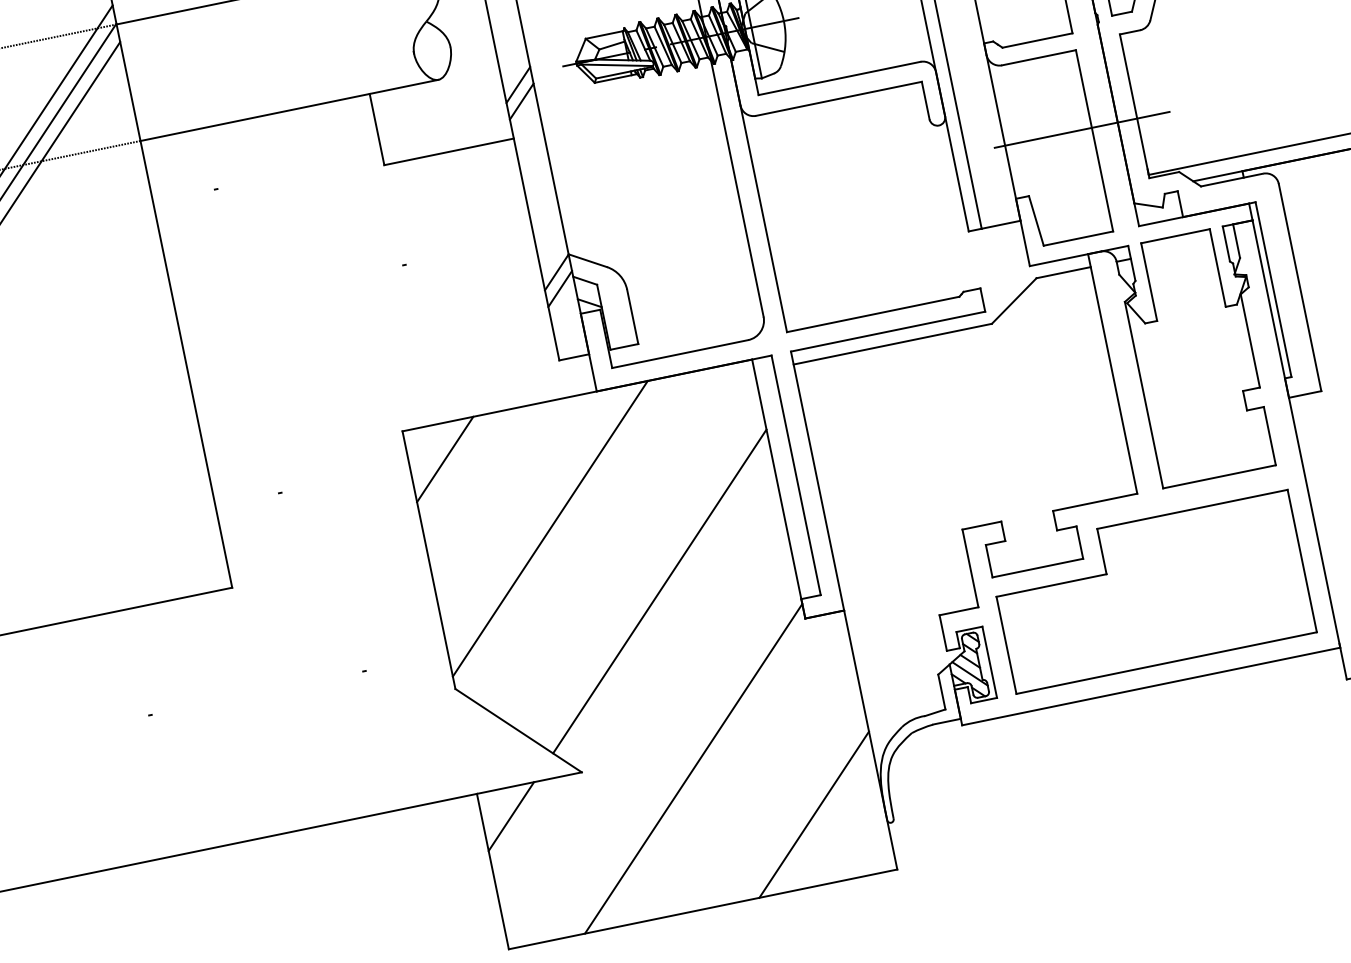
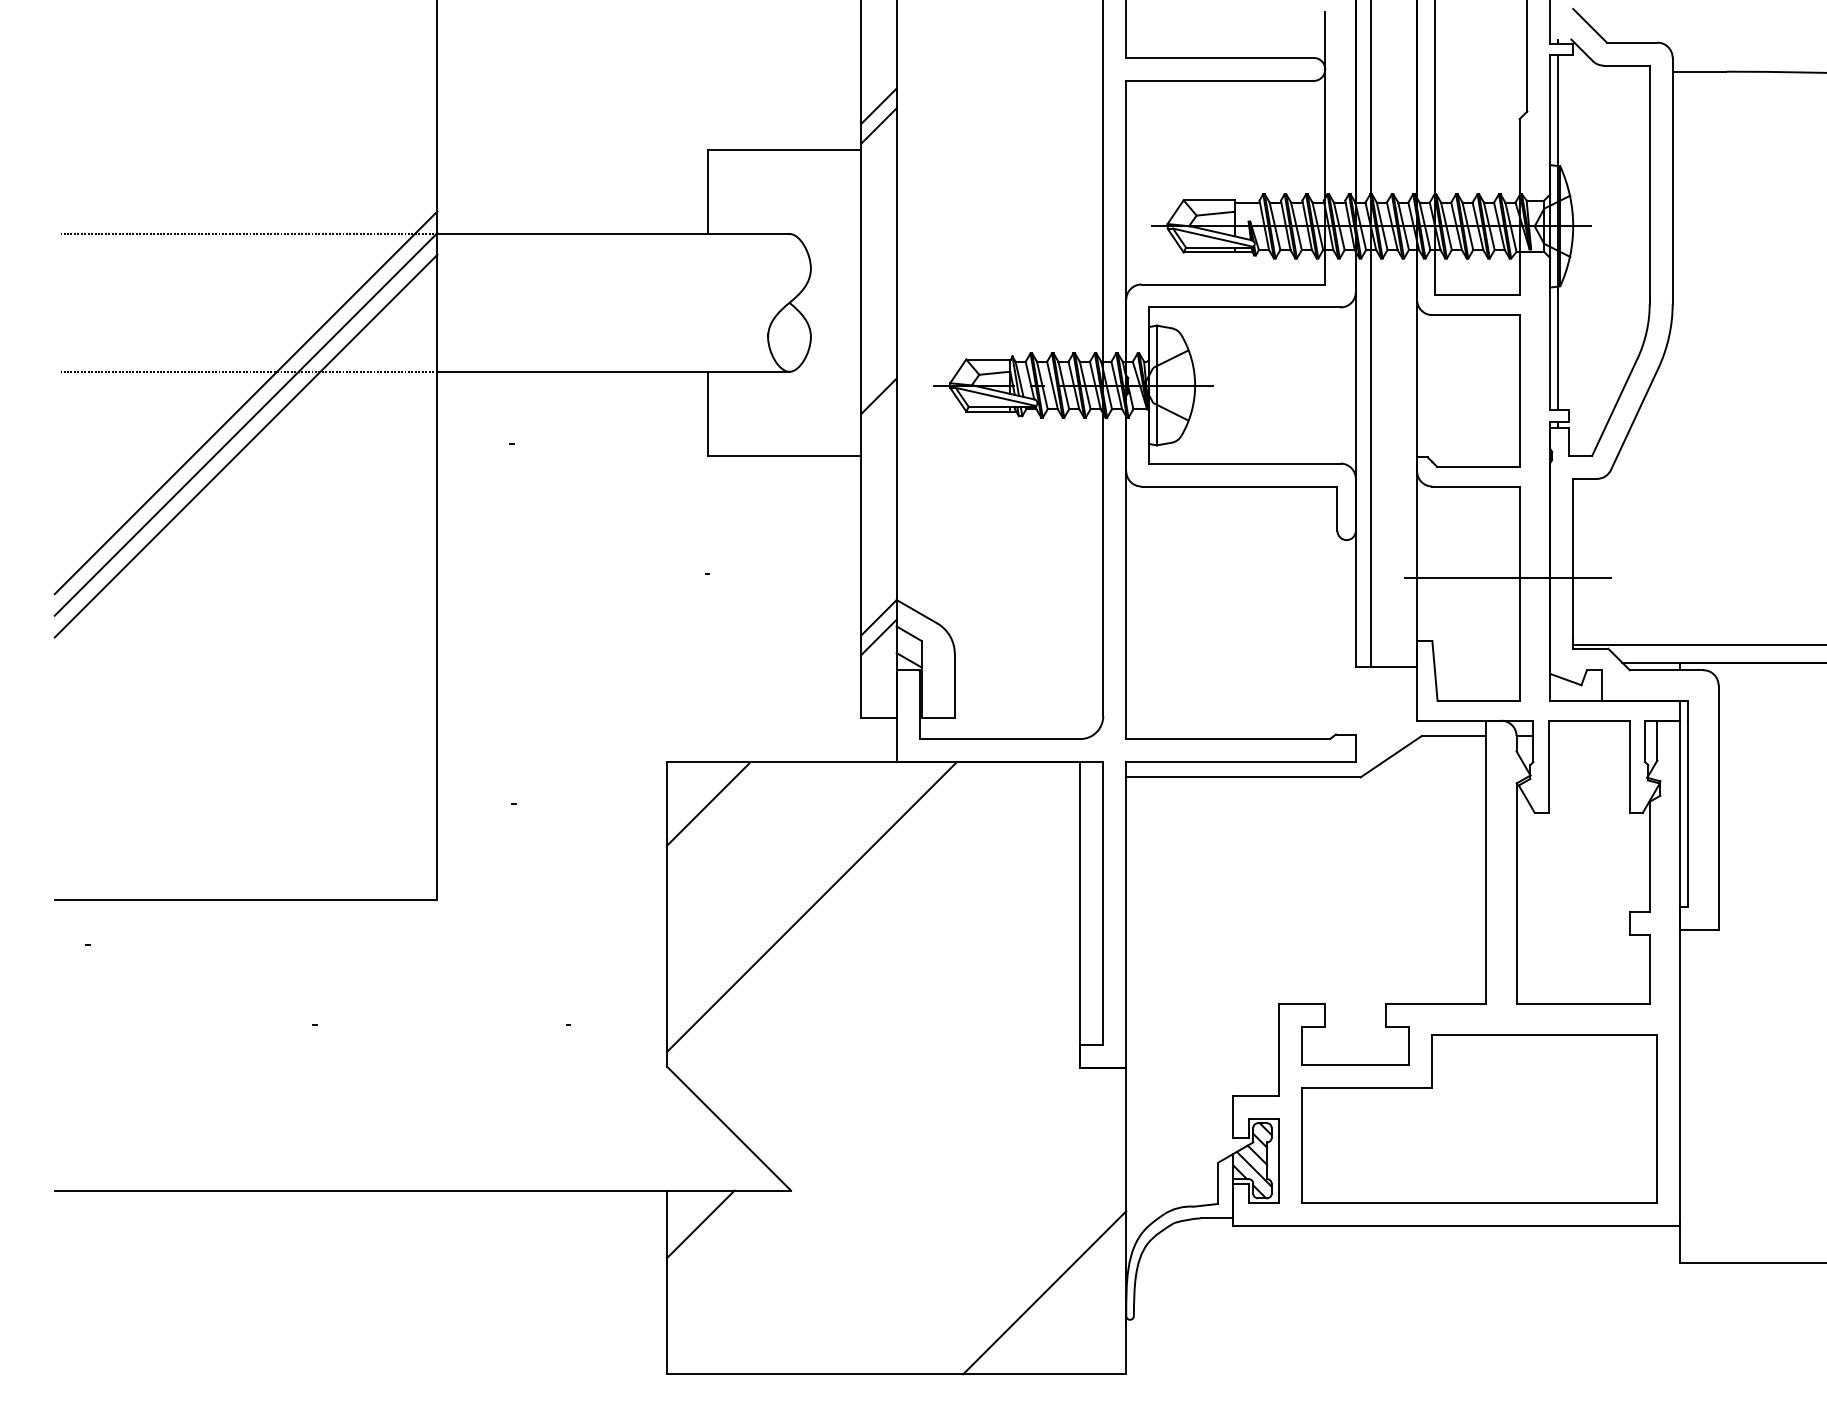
line: (521, 101) -> (878, 415), removed
line: (659, 591) -> (921, 1003), removed
line: (693, 768) -> (918, 1212), removed

